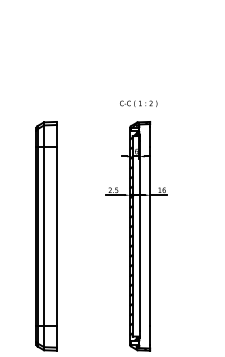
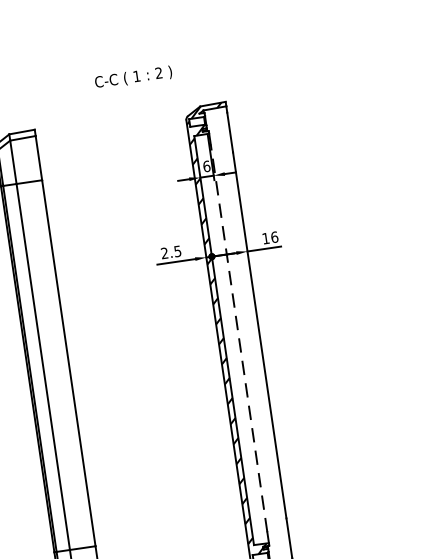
text: (138, 103) -> (133, 76), moved
line: (140, 236) -> (240, 338), solid -> dashed

